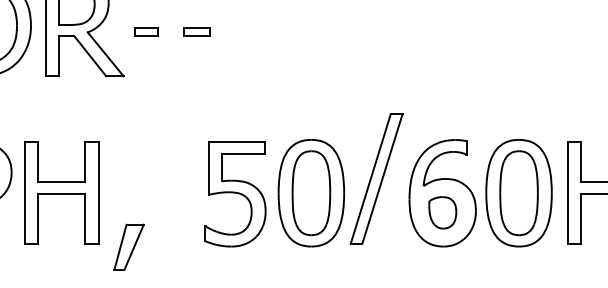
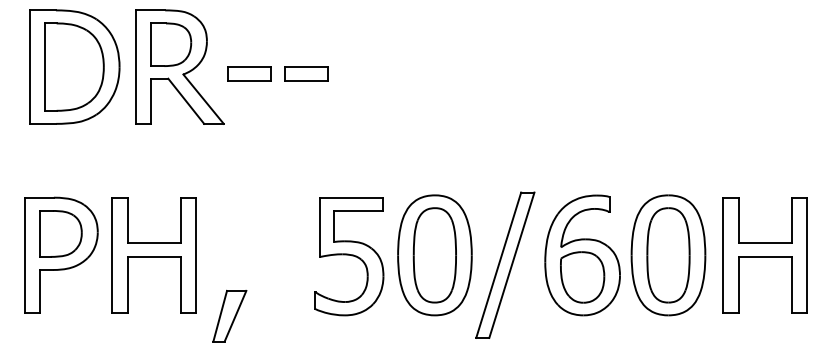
part: (146, 31) -> (249, 73), size x1.67
part: (197, 31) -> (306, 73), size x1.43
part: (376, 178) -> (505, 264), moved
part: (442, 212) -> (582, 277), size x1.43

